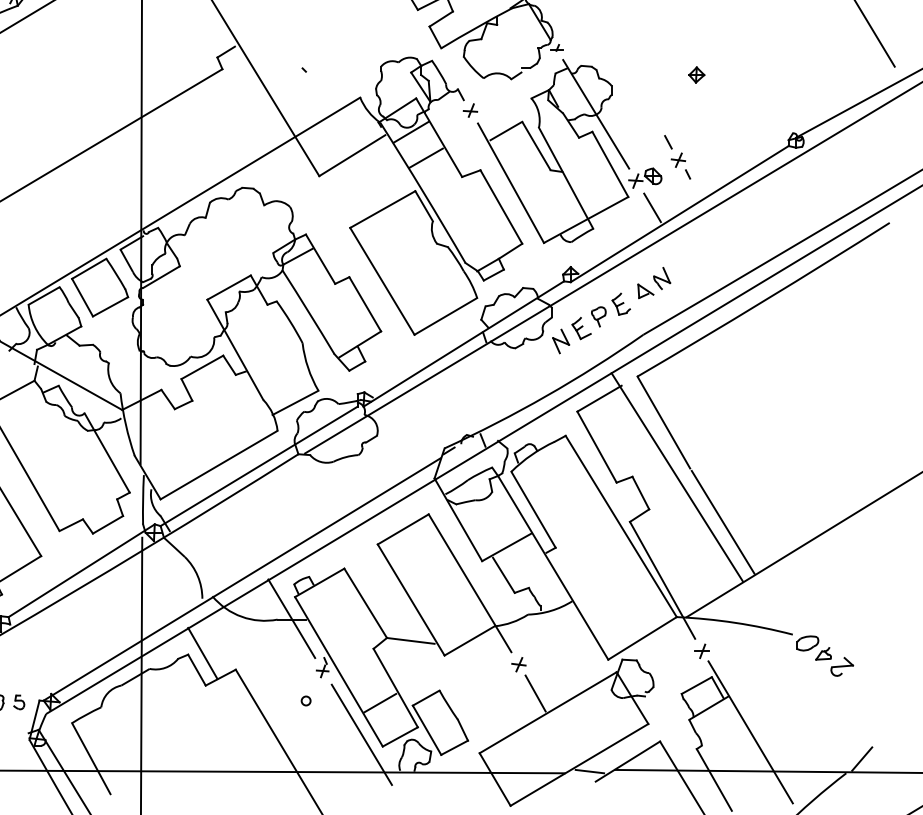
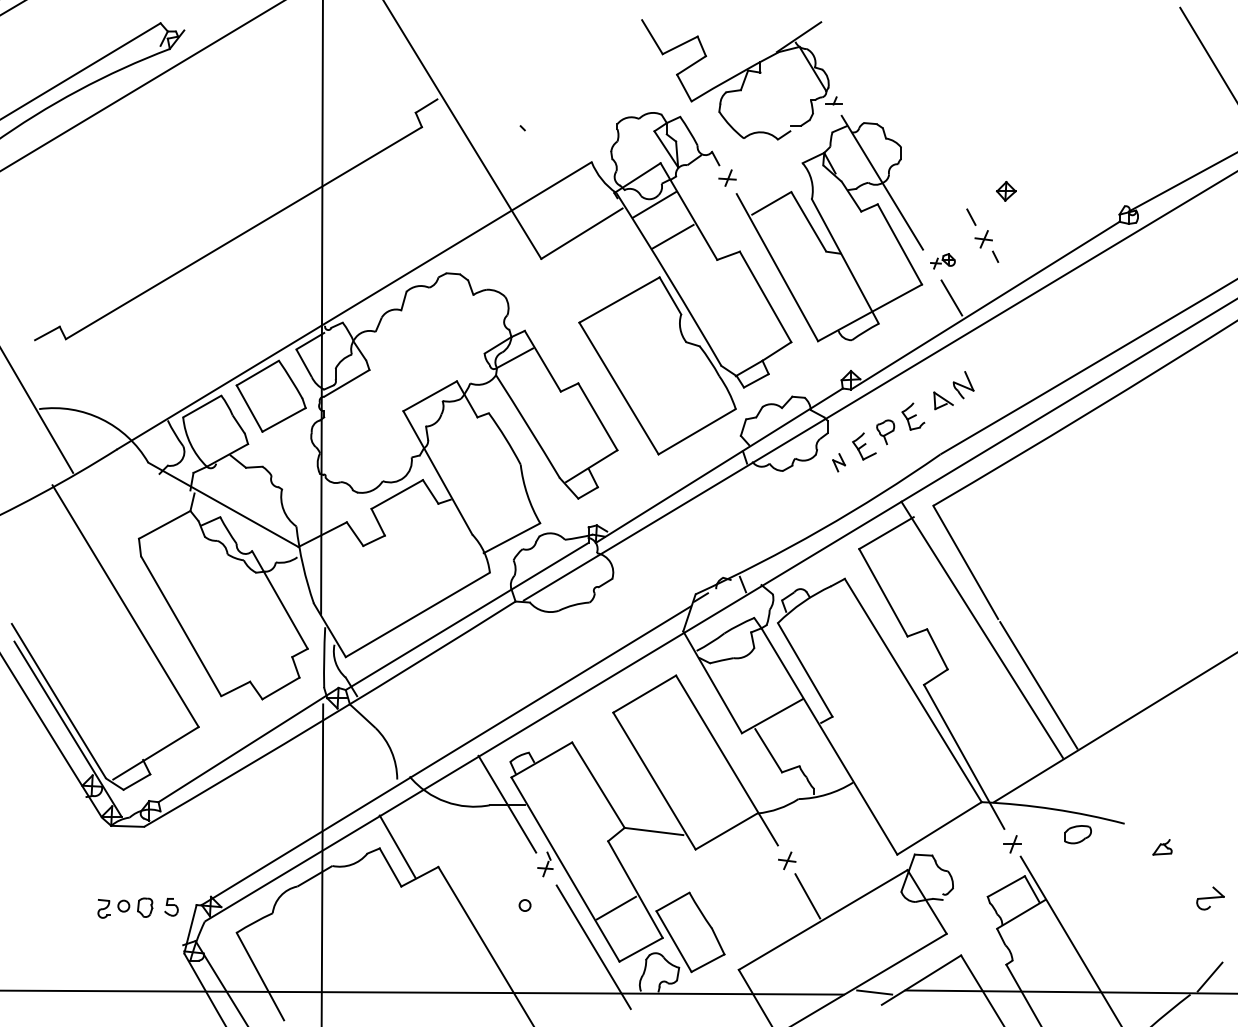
part: (696, 75) -> (1006, 191), moved
part: (644, 178) -> (942, 261), size x0.6
part: (560, 341) -> (838, 462), size x0.6
part: (807, 643) -> (1077, 834), moved
part: (842, 666) -> (1210, 898), moved

